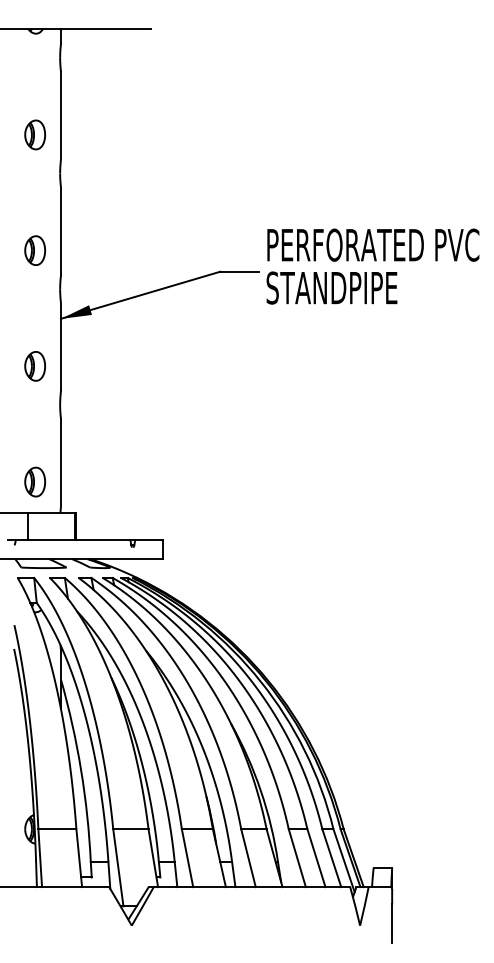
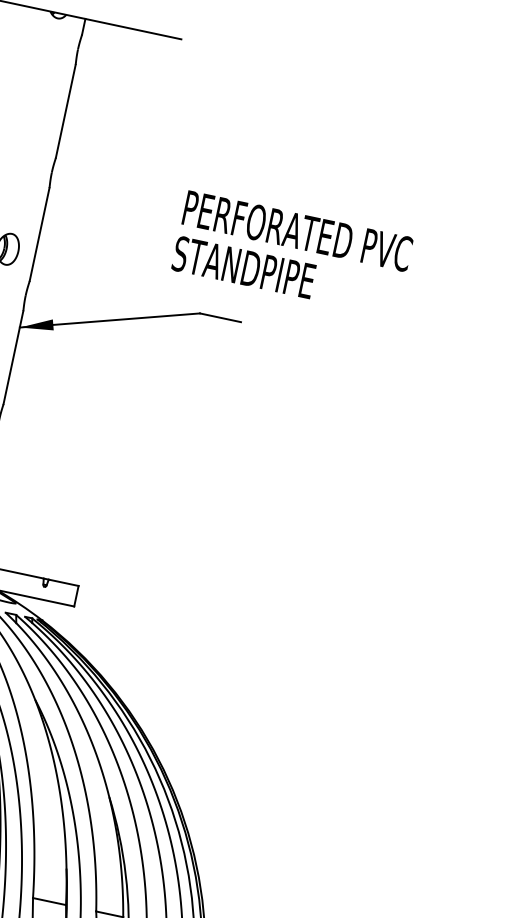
part: (34, 134) -> (33, 125), removed
text: (372, 266) -> (291, 253), moved

